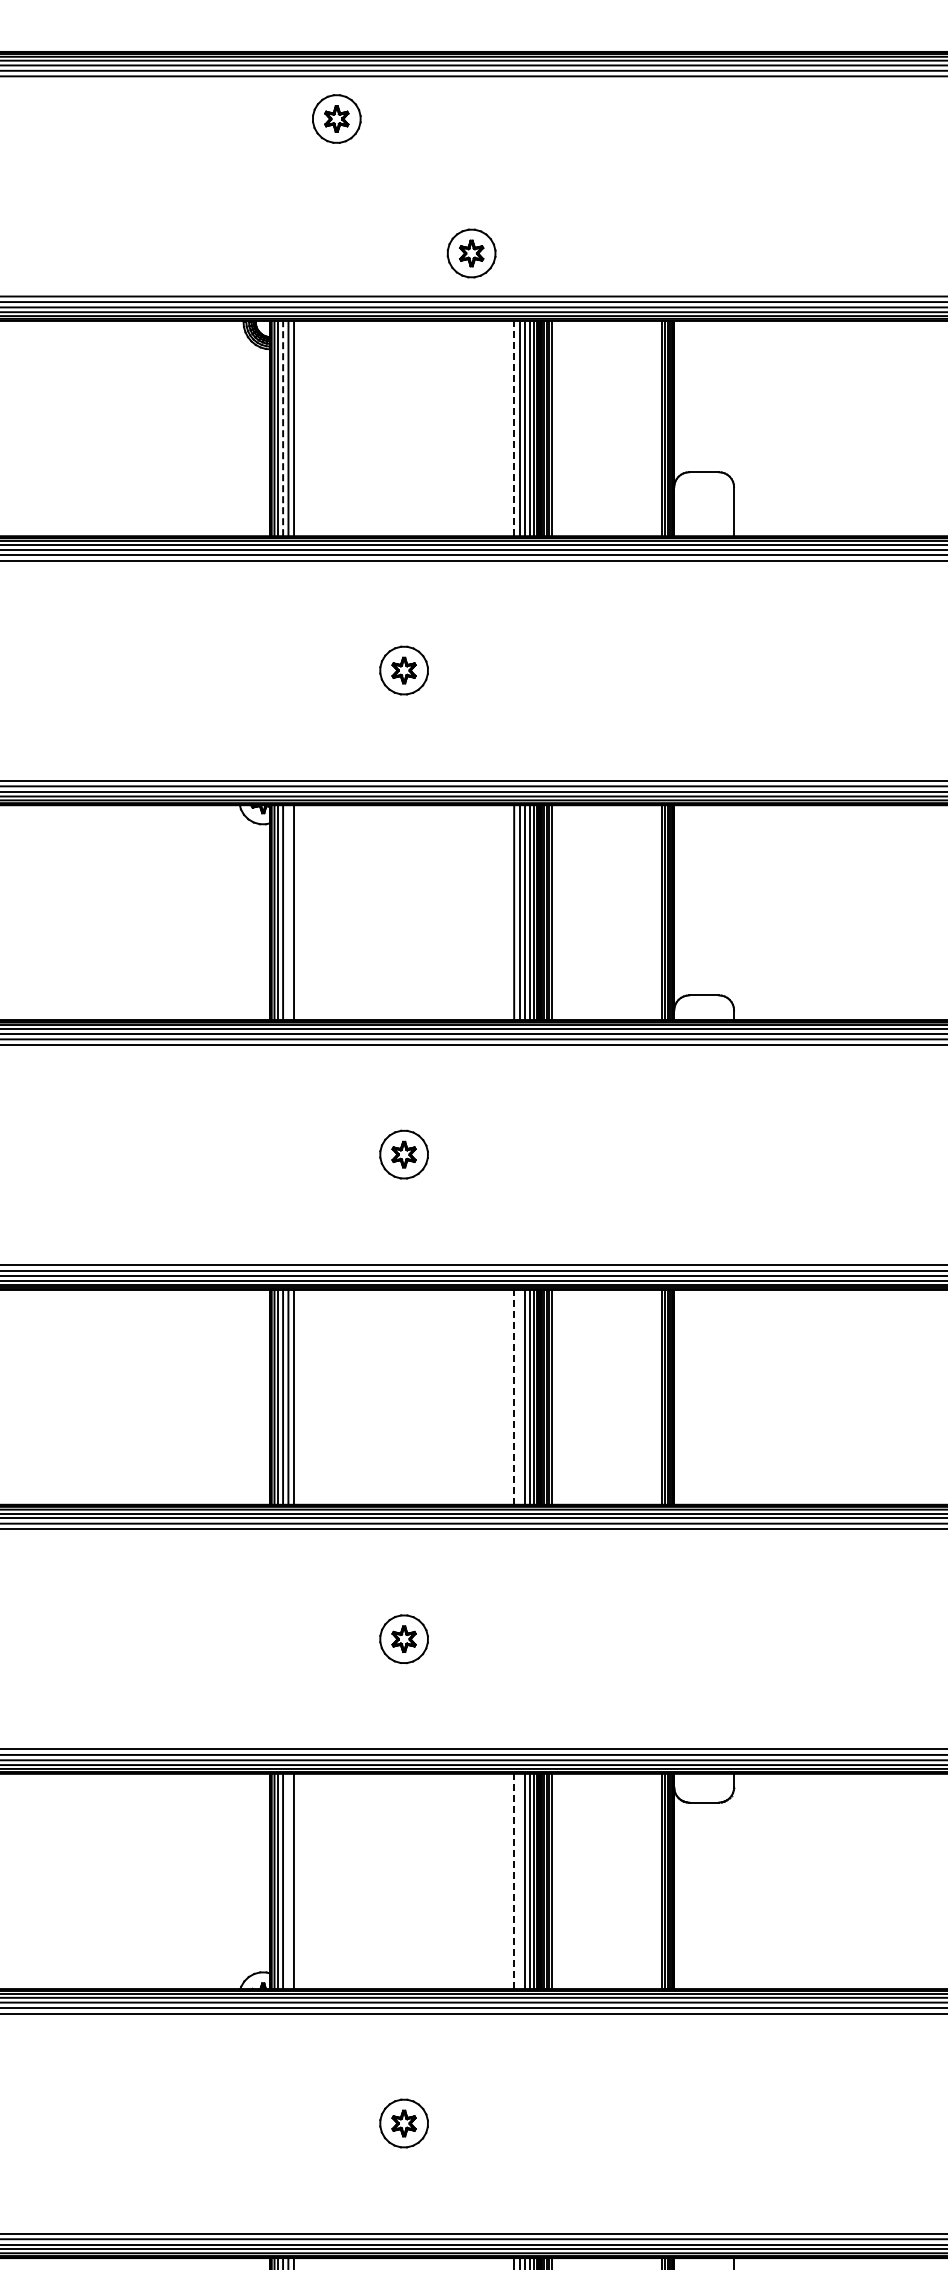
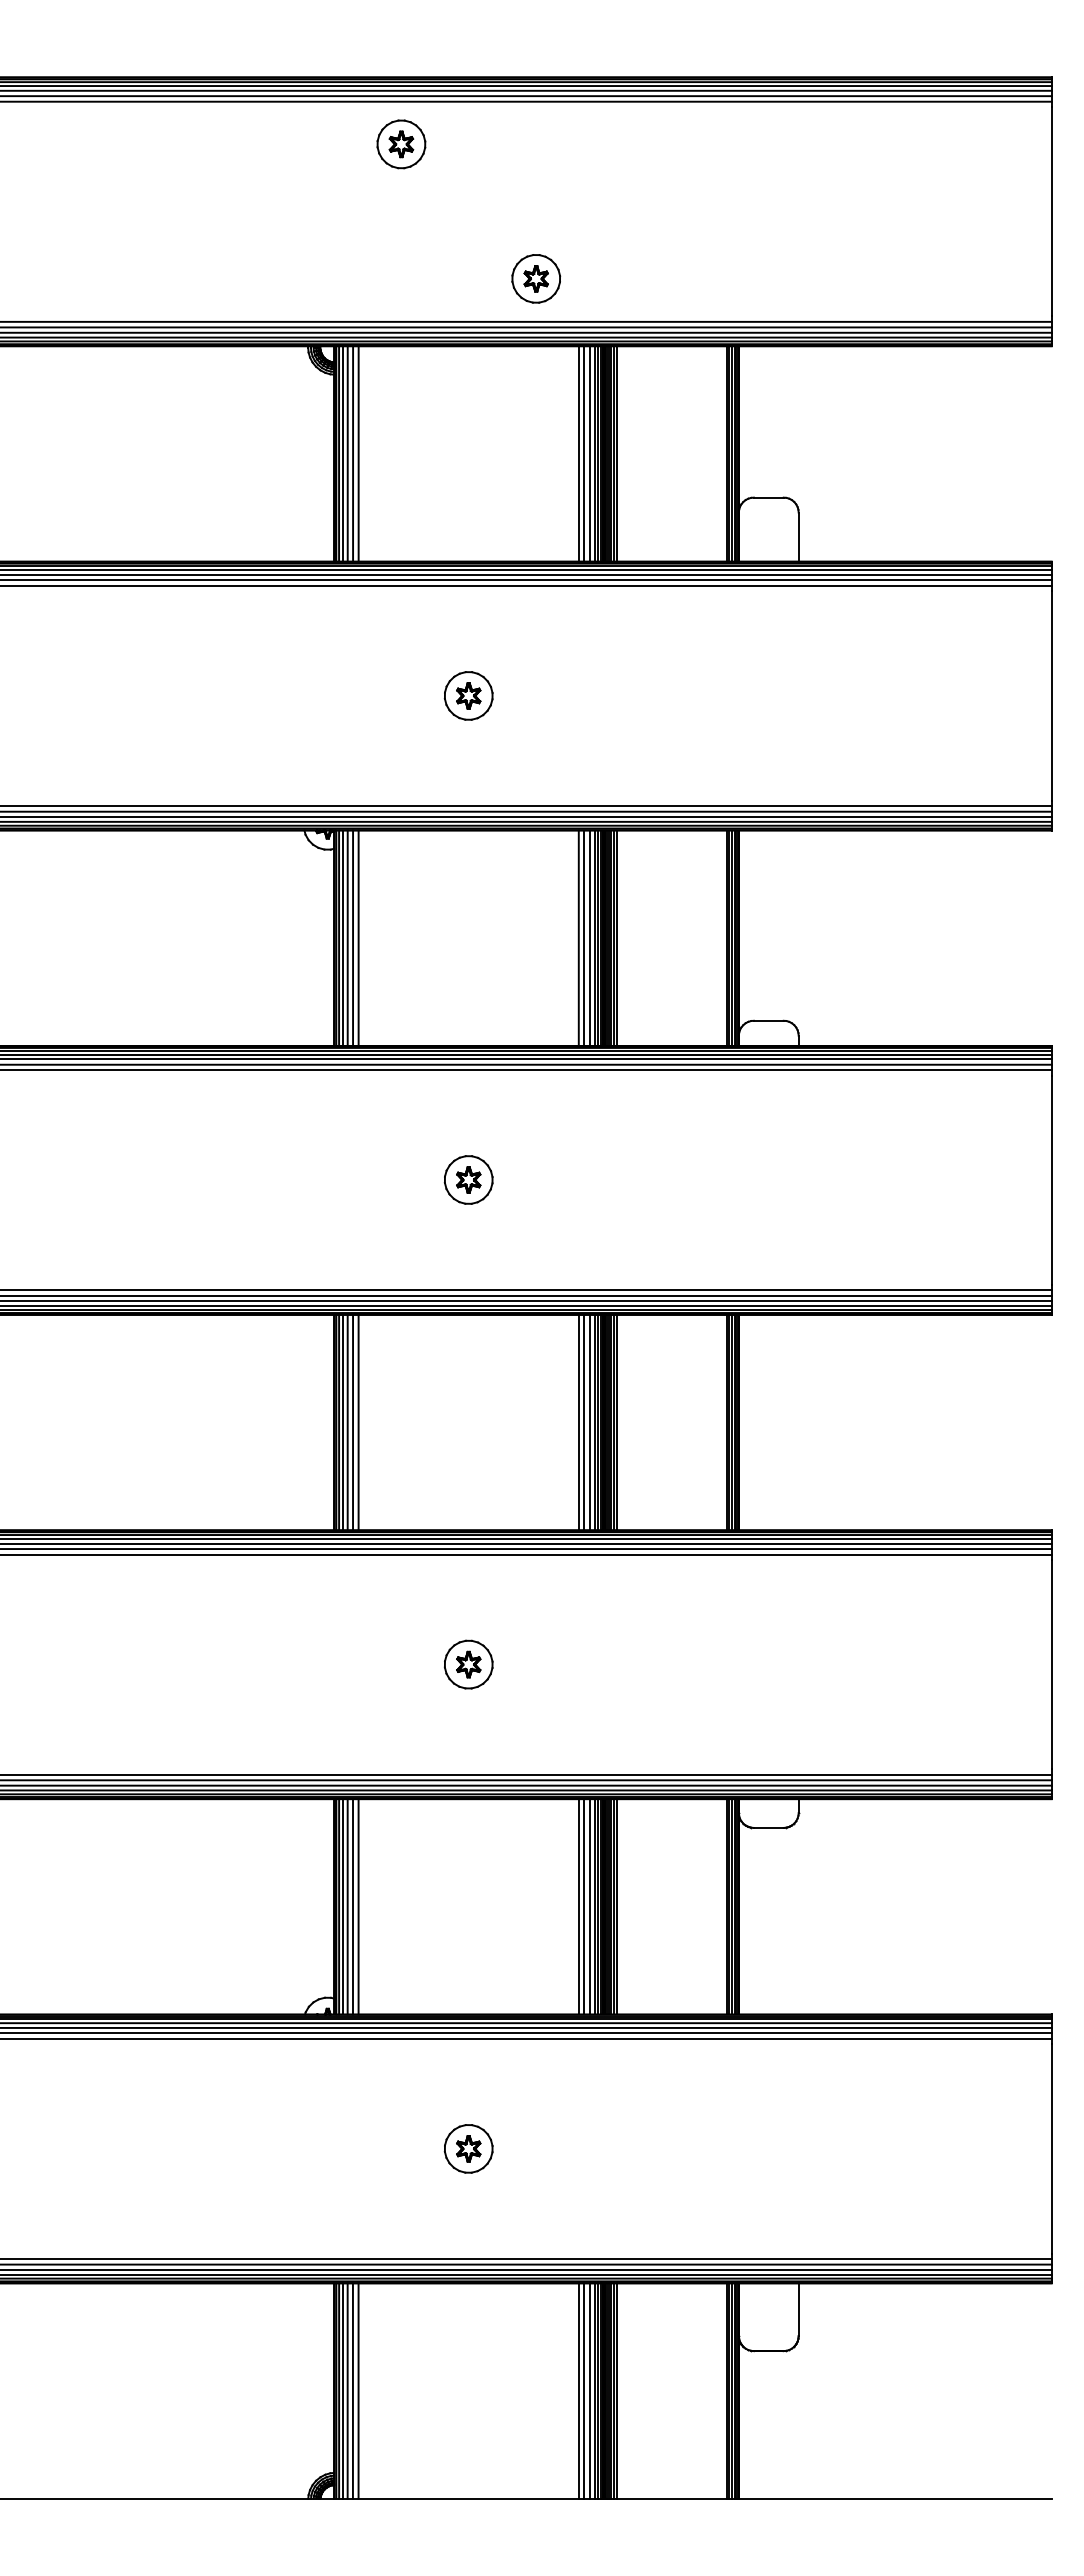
line: (282, 428) -> (347, 453), dashed -> solid
line: (513, 428) -> (578, 453), dashed -> solid
line: (288, 912) -> (353, 937), added
line: (513, 1397) -> (578, 1422), dashed -> solid
line: (519, 1397) -> (584, 1422), added
line: (287, 1881) -> (352, 1906), added
line: (513, 1881) -> (578, 1906), dashed -> solid
line: (519, 1881) -> (584, 1906), added

